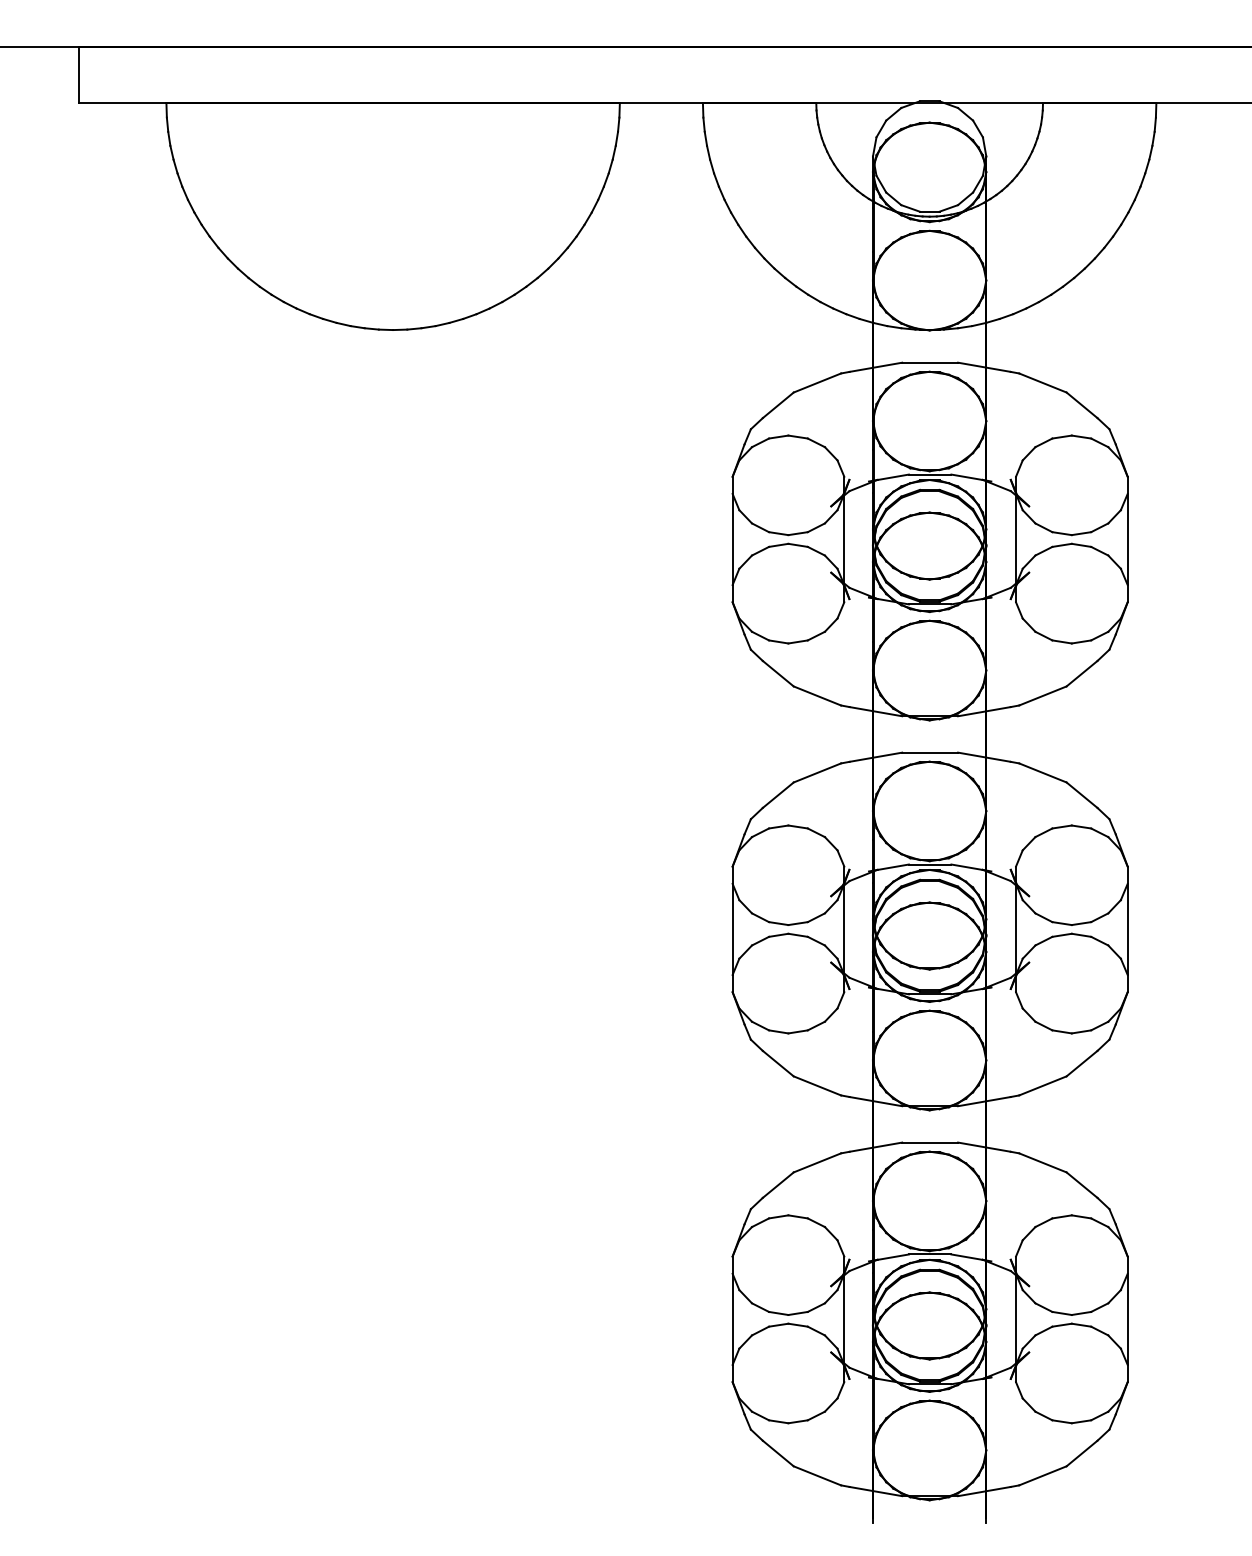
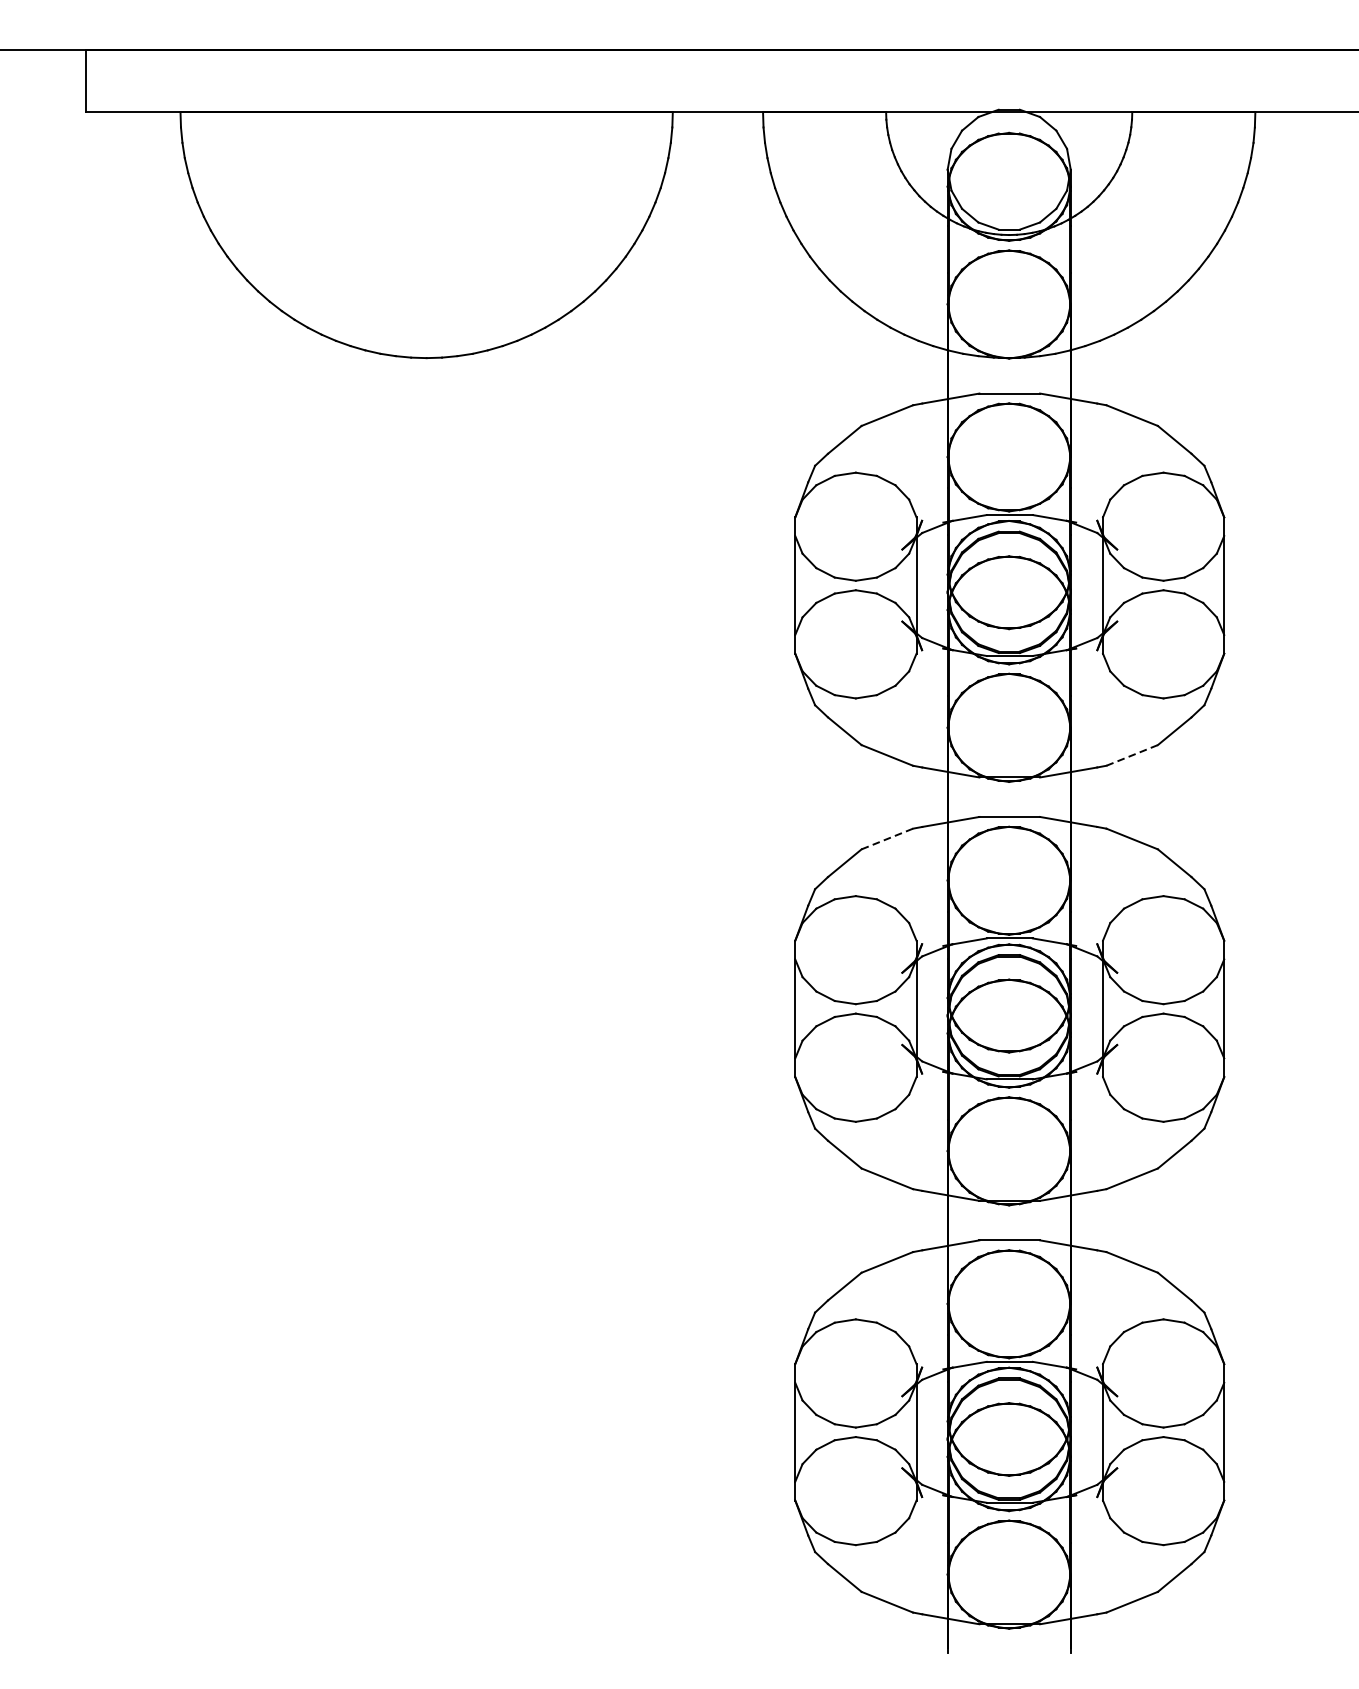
line: (1042, 695) -> (1131, 754), solid -> dashed
line: (817, 772) -> (887, 838), solid -> dashed

